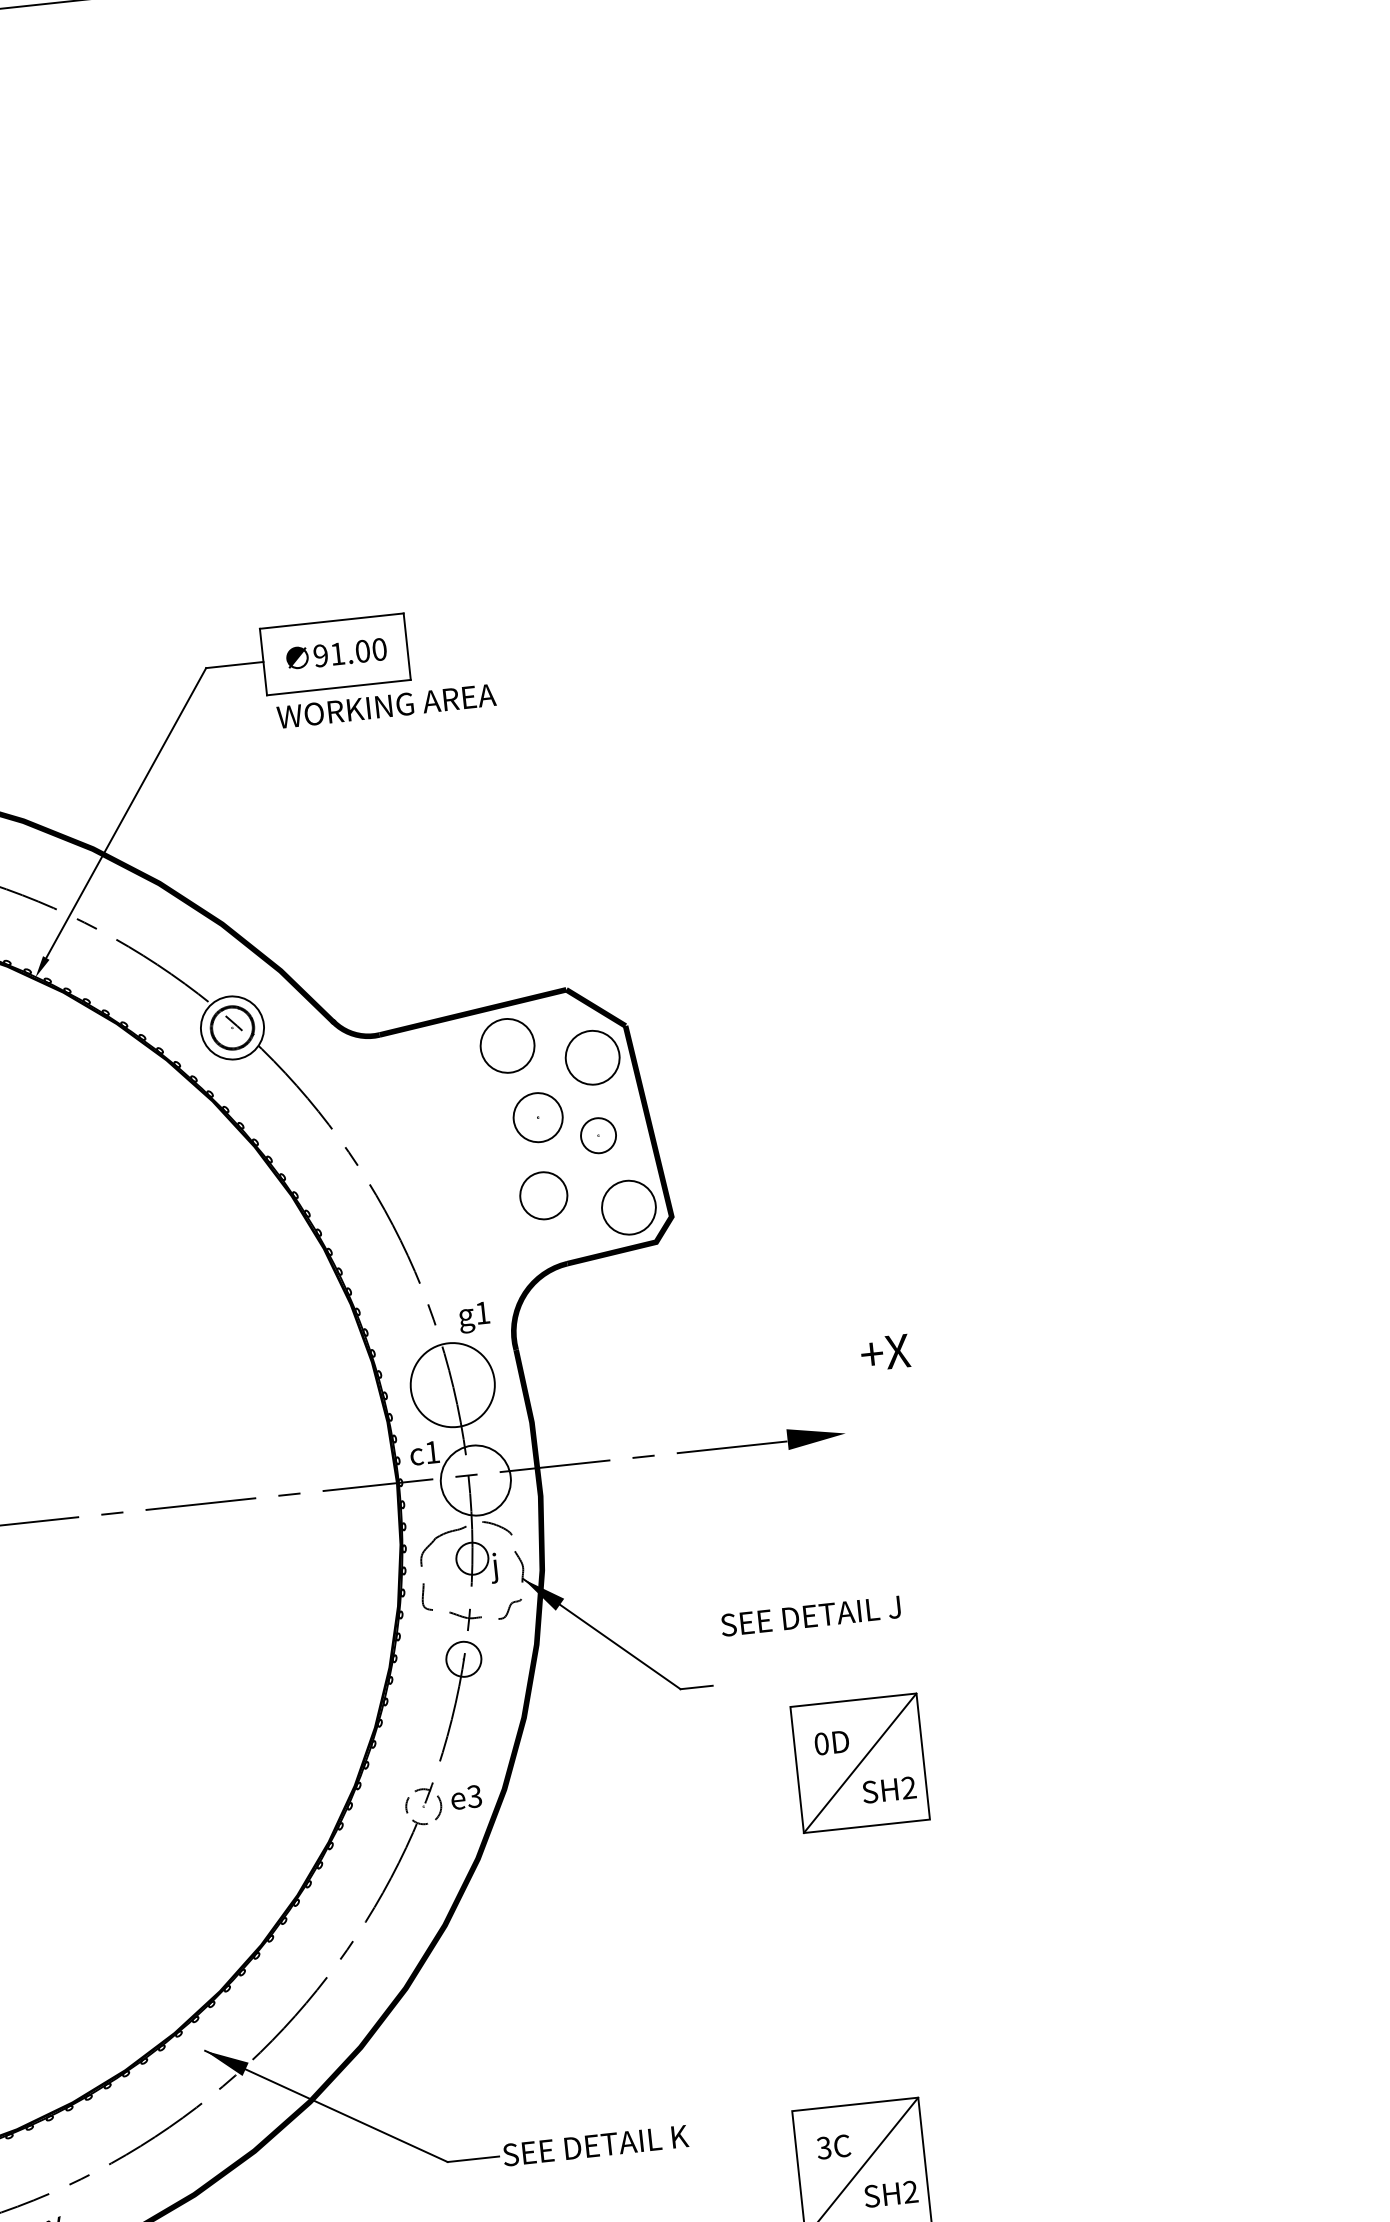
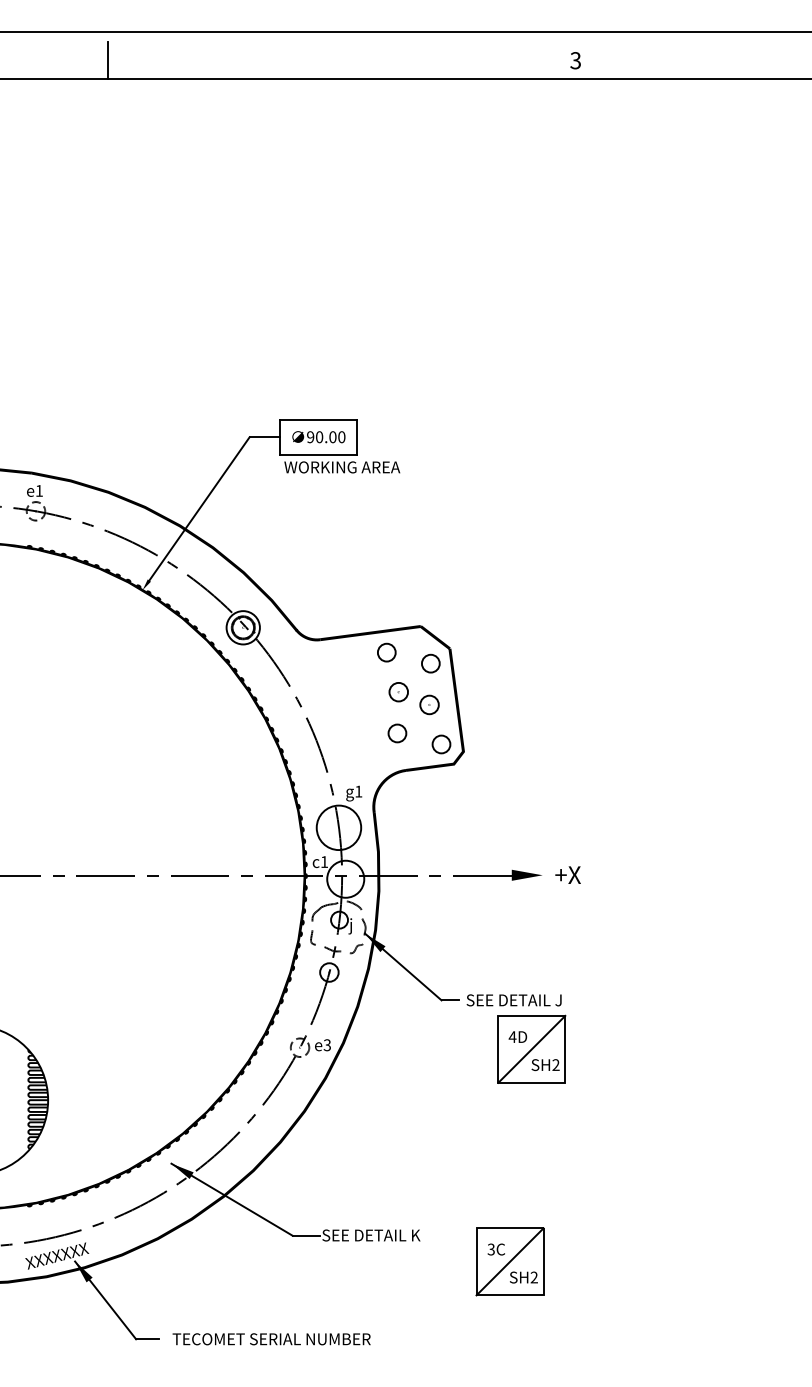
text: (337, 654) -> (319, 437), 91.00 -> 90.00
circle: (506, 1045) -> (386, 652), size x0.62
circle: (591, 1057) -> (430, 663), size x0.62
part: (537, 1118) -> (398, 692), size x0.71
circle: (543, 1195) -> (397, 733), size x0.71
circle: (628, 1207) -> (441, 744), size x0.62
text: (884, 1351) -> (567, 874), moved
text: (809, 1616) -> (513, 1000), moved
text: (821, 1744) -> (512, 1037), 0D -> 4D

